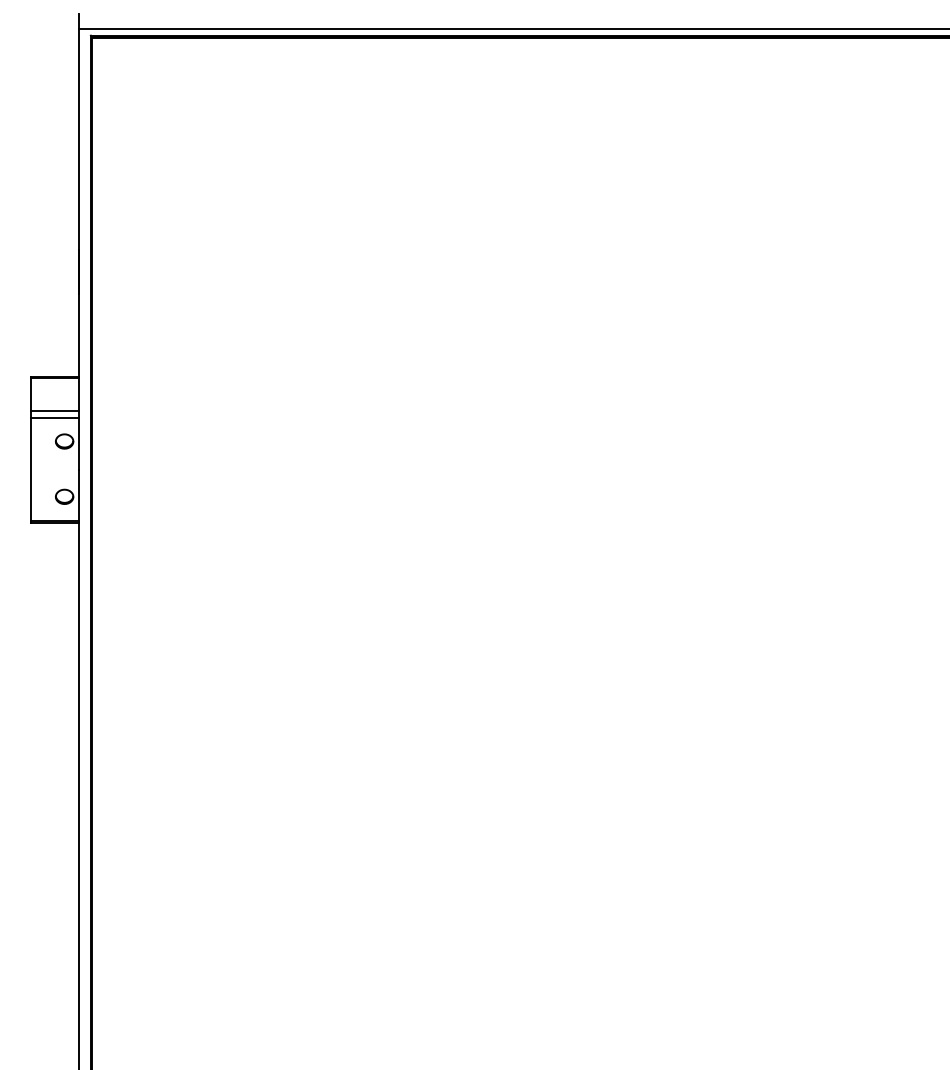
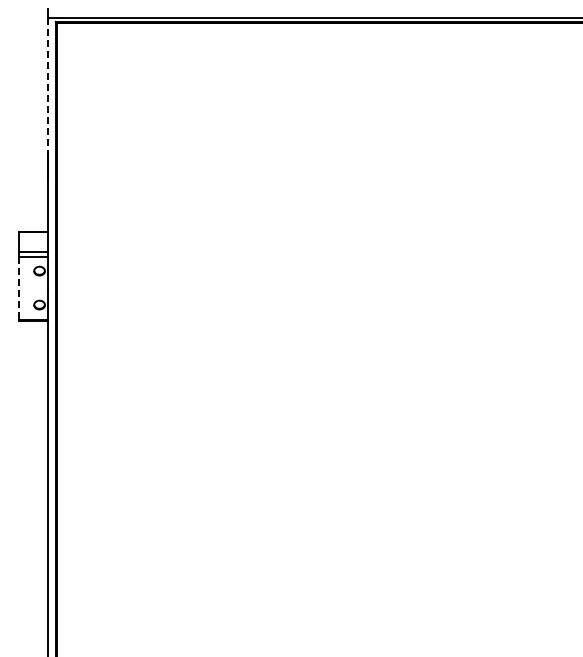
line: (79, 139) -> (48, 85), solid -> dashed
line: (30, 469) -> (18, 288), solid -> dashed

